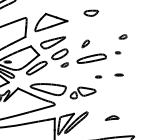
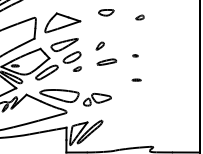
part: (122, 36) -> (139, 17), moved
part: (91, 57) -> (106, 61), size x0.6
part: (98, 76) -> (114, 81), removed
part: (112, 118) -> (129, 127), removed

